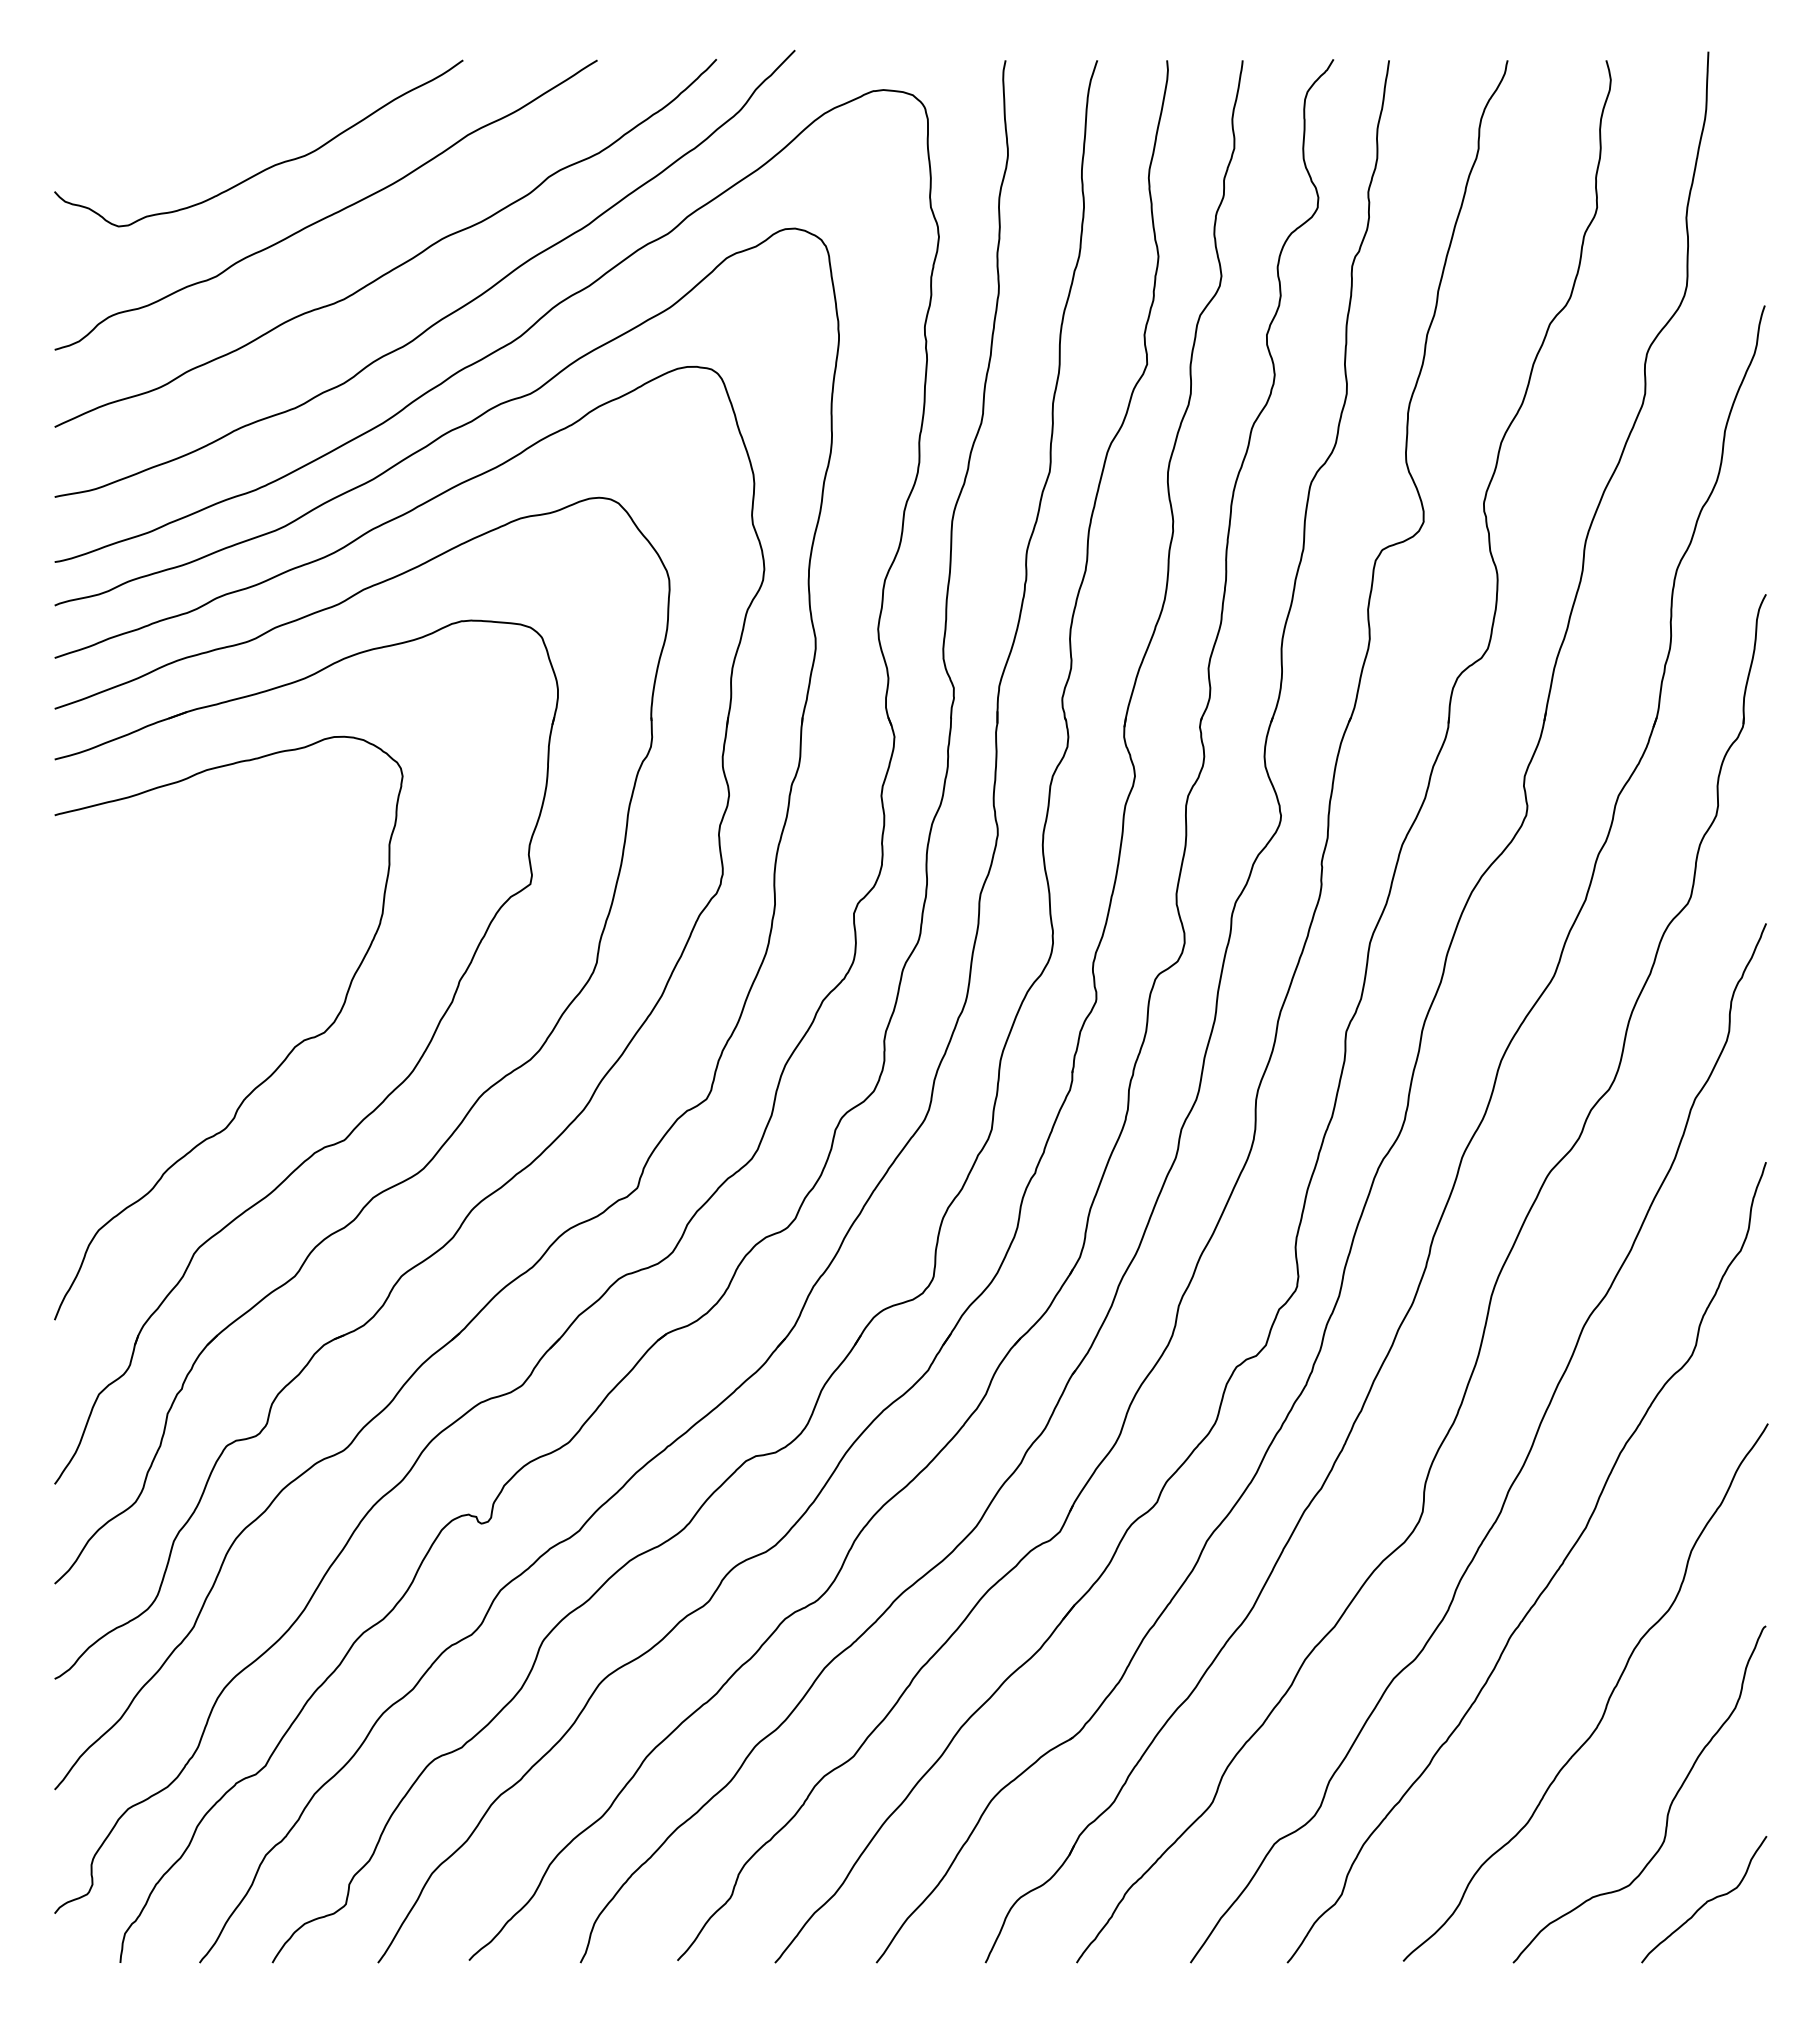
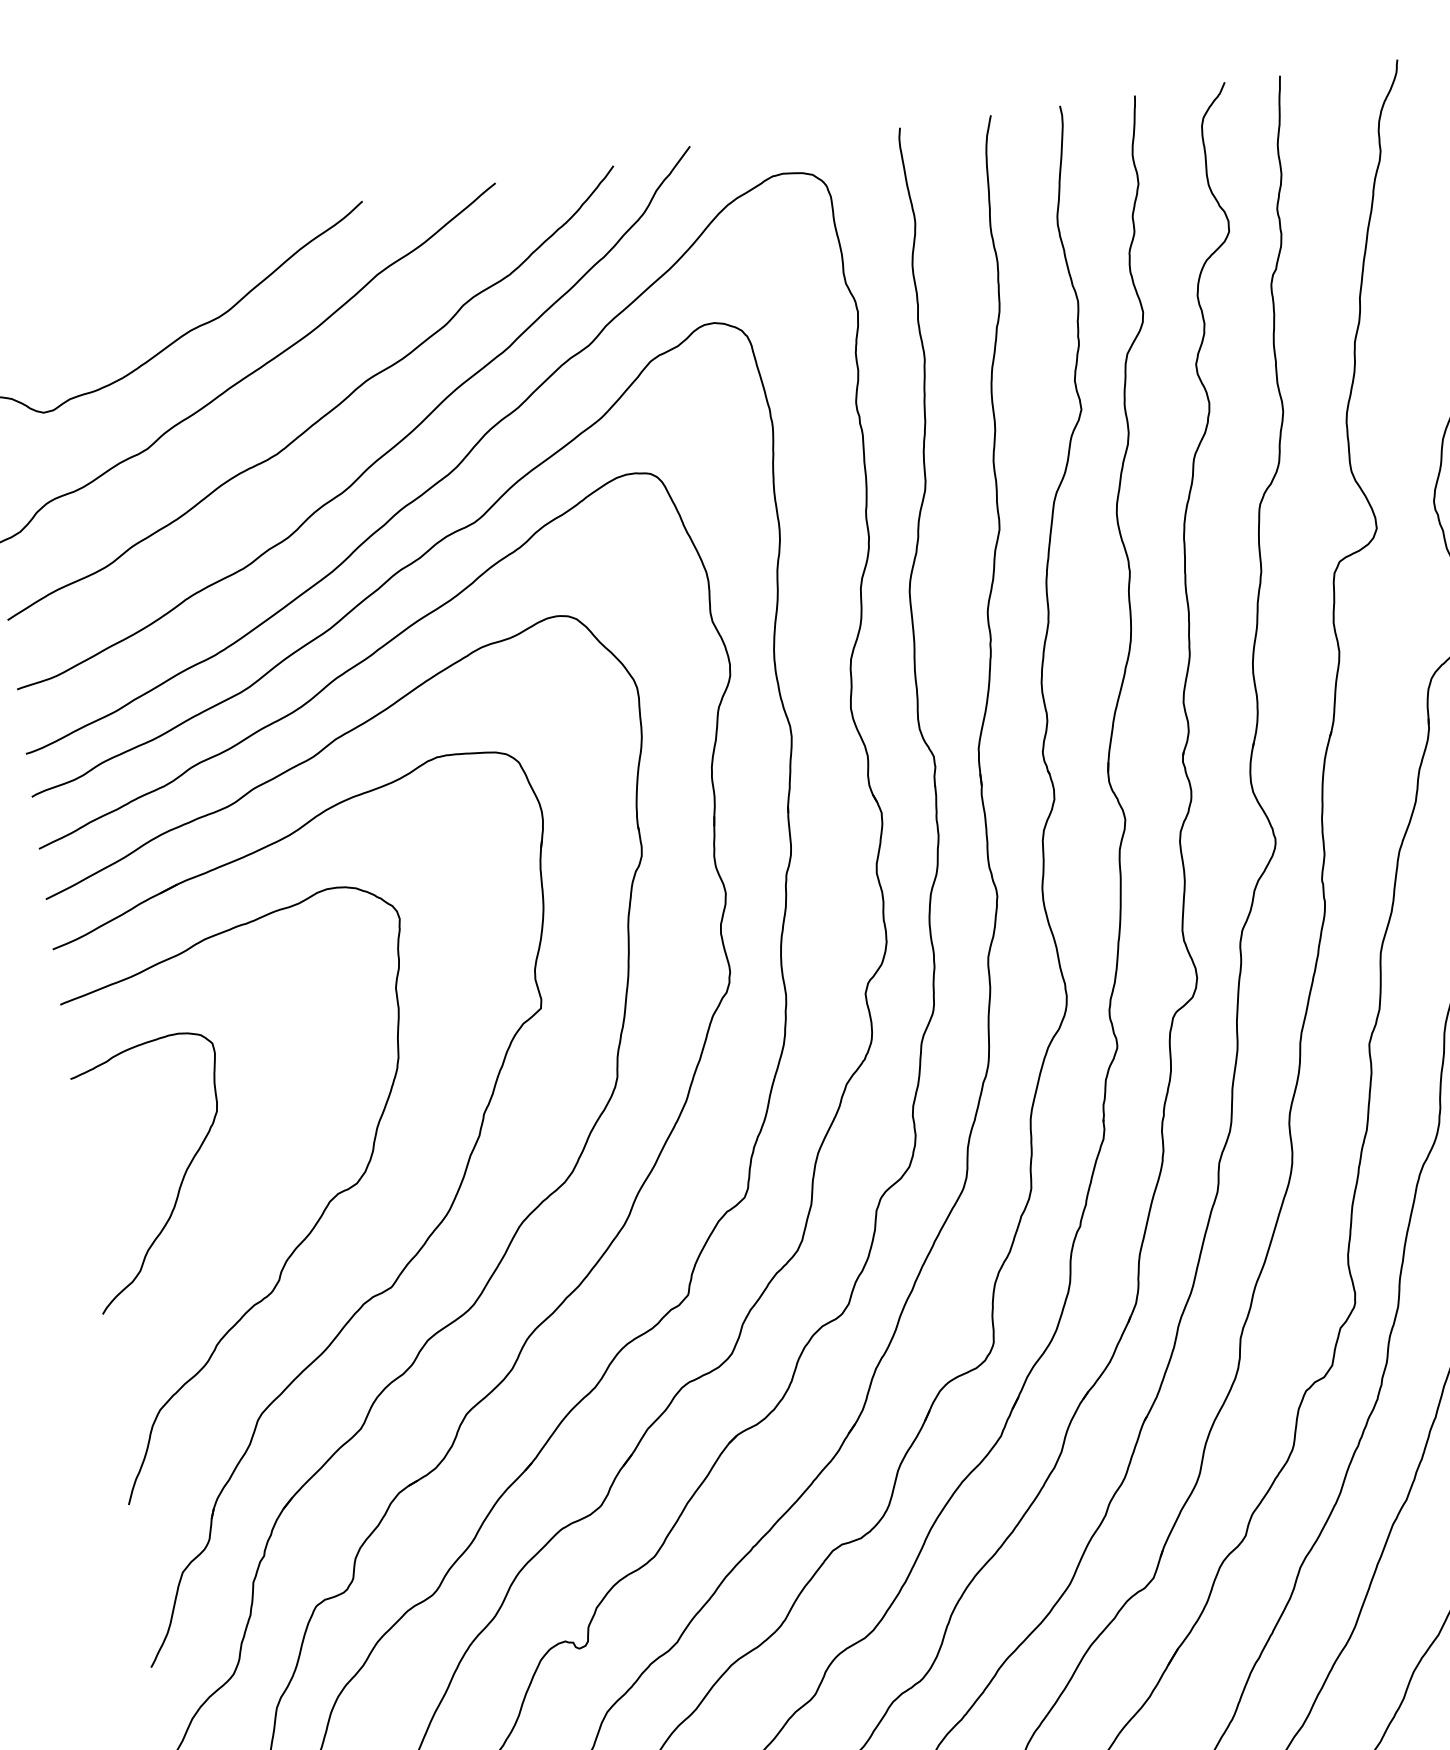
curve: (151, 1004) -> (181, 1179), added

